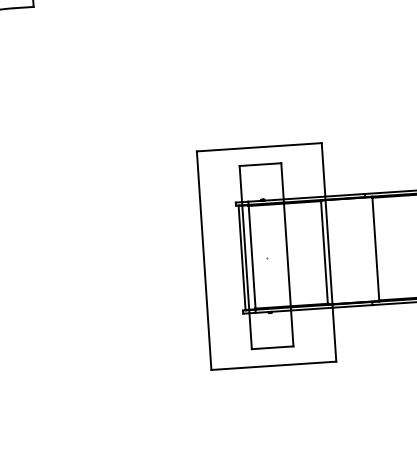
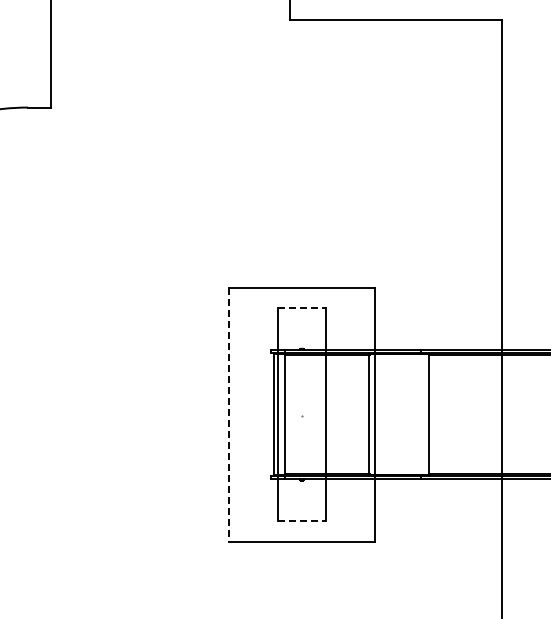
line: (260, 164) -> (302, 307), solid -> dashed
line: (204, 261) -> (229, 415), solid -> dashed
line: (273, 348) -> (302, 521), solid -> dashed

